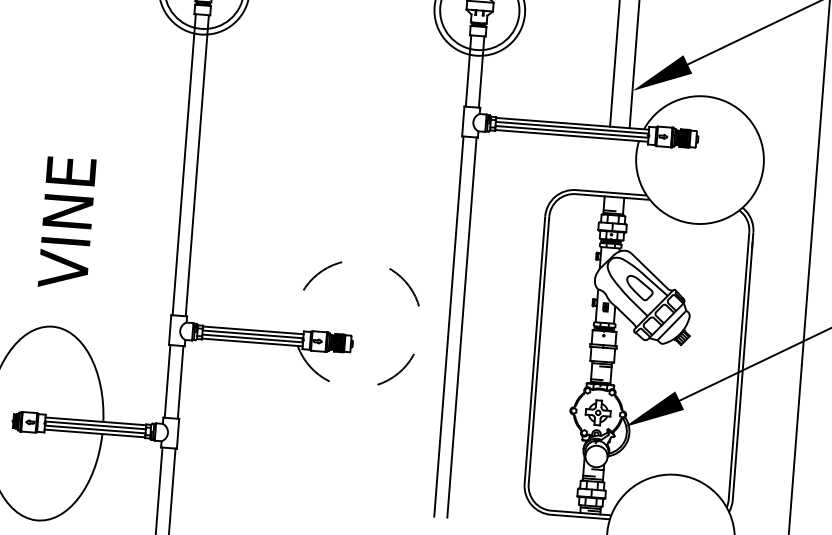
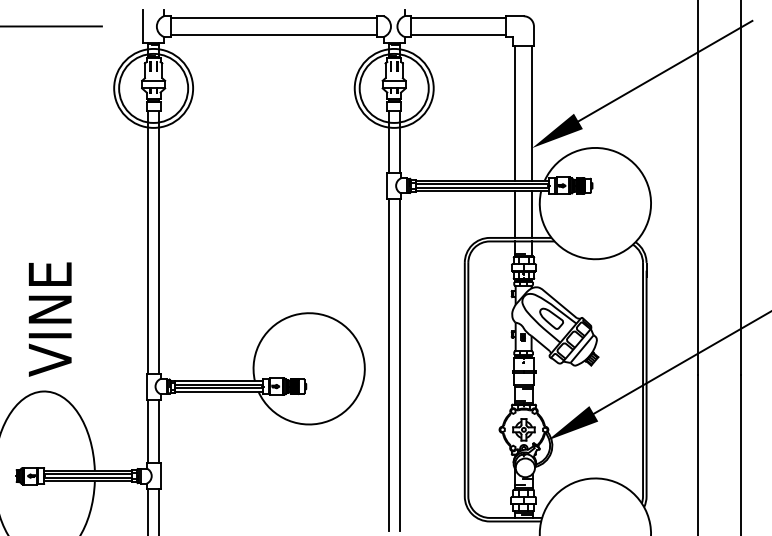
line: (607, 165) -> (515, 214), added
line: (627, 167) -> (532, 214), added
text: (66, 222) -> (49, 319), moved
arc: (419, 308) -> (361, 351), dashed -> solid

